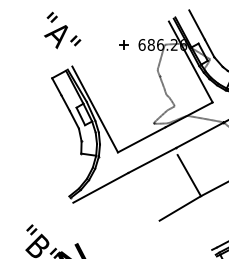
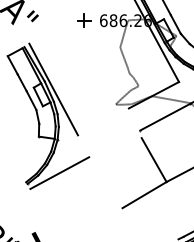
part: (123, 44) -> (83, 20), size x1.6
line: (141, 139) -> (103, 121), removed
line: (152, 159) -> (114, 142), removed

